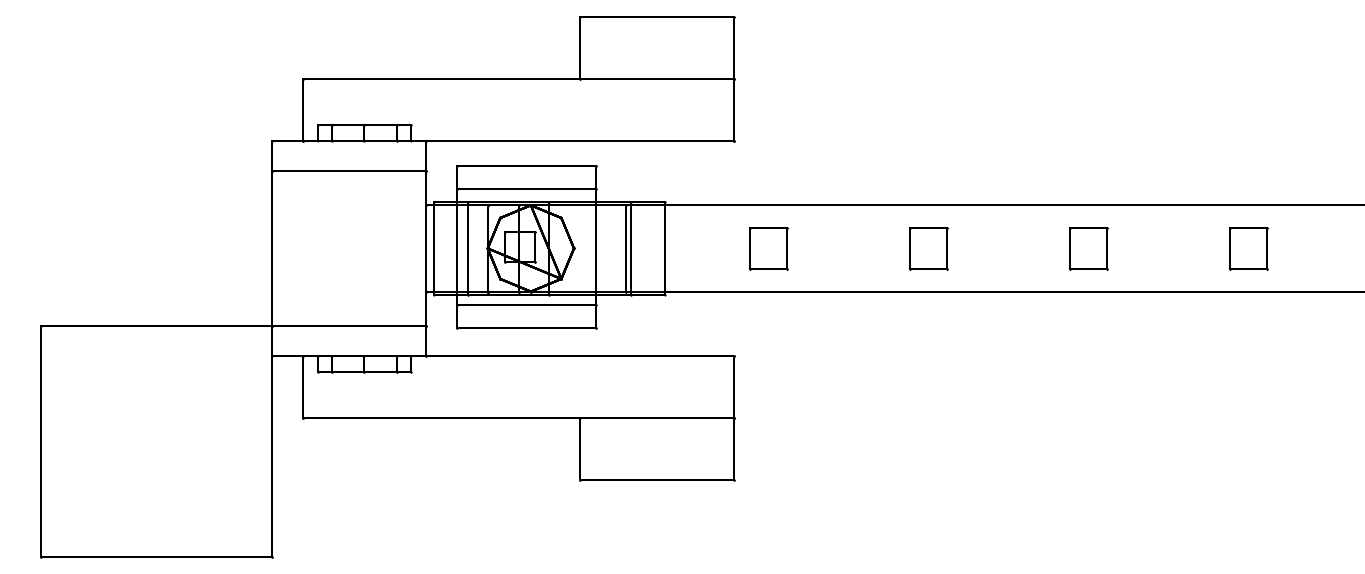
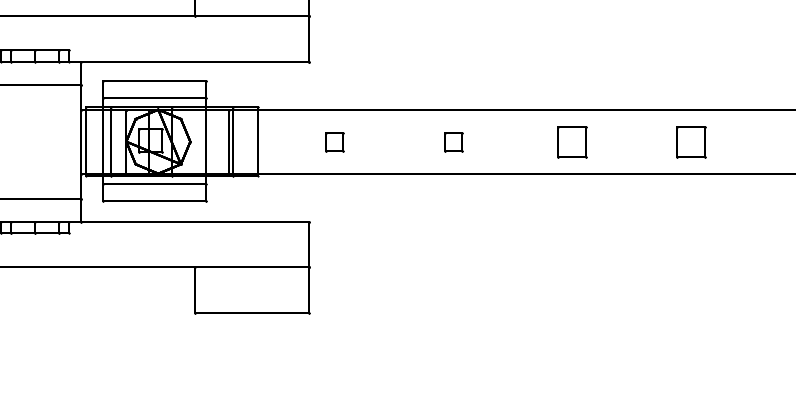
part: (768, 248) -> (334, 141), size x0.6
part: (928, 248) -> (453, 141), size x0.6

